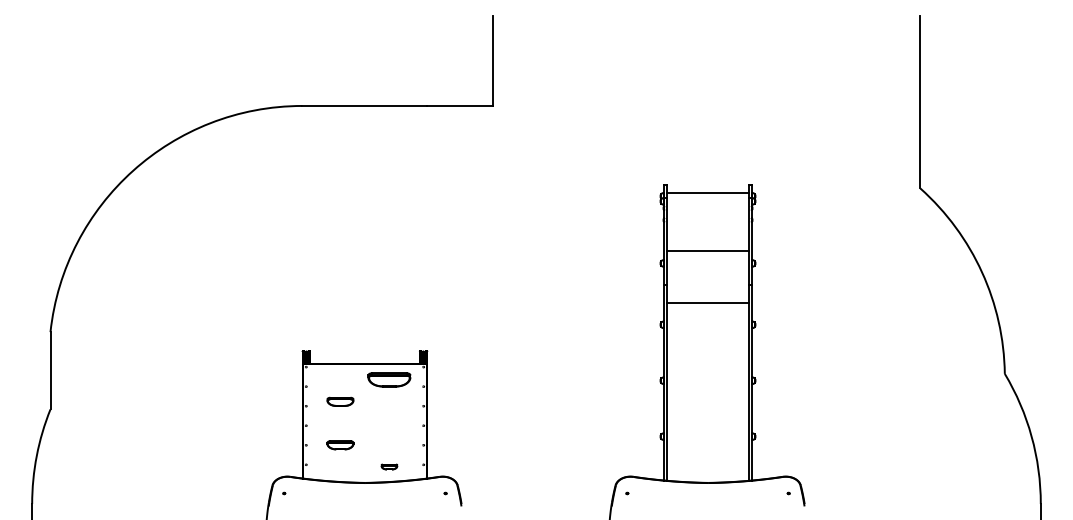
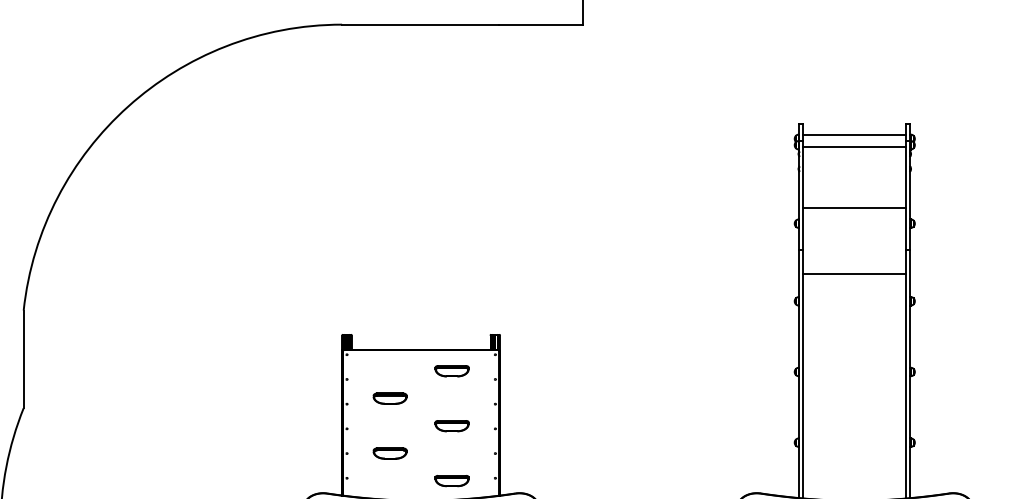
line: (707, 202) -> (854, 146), added
part: (389, 380) -> (452, 371), size x0.62
part: (389, 423) -> (452, 426), added
part: (389, 466) -> (452, 480), size x1.67

